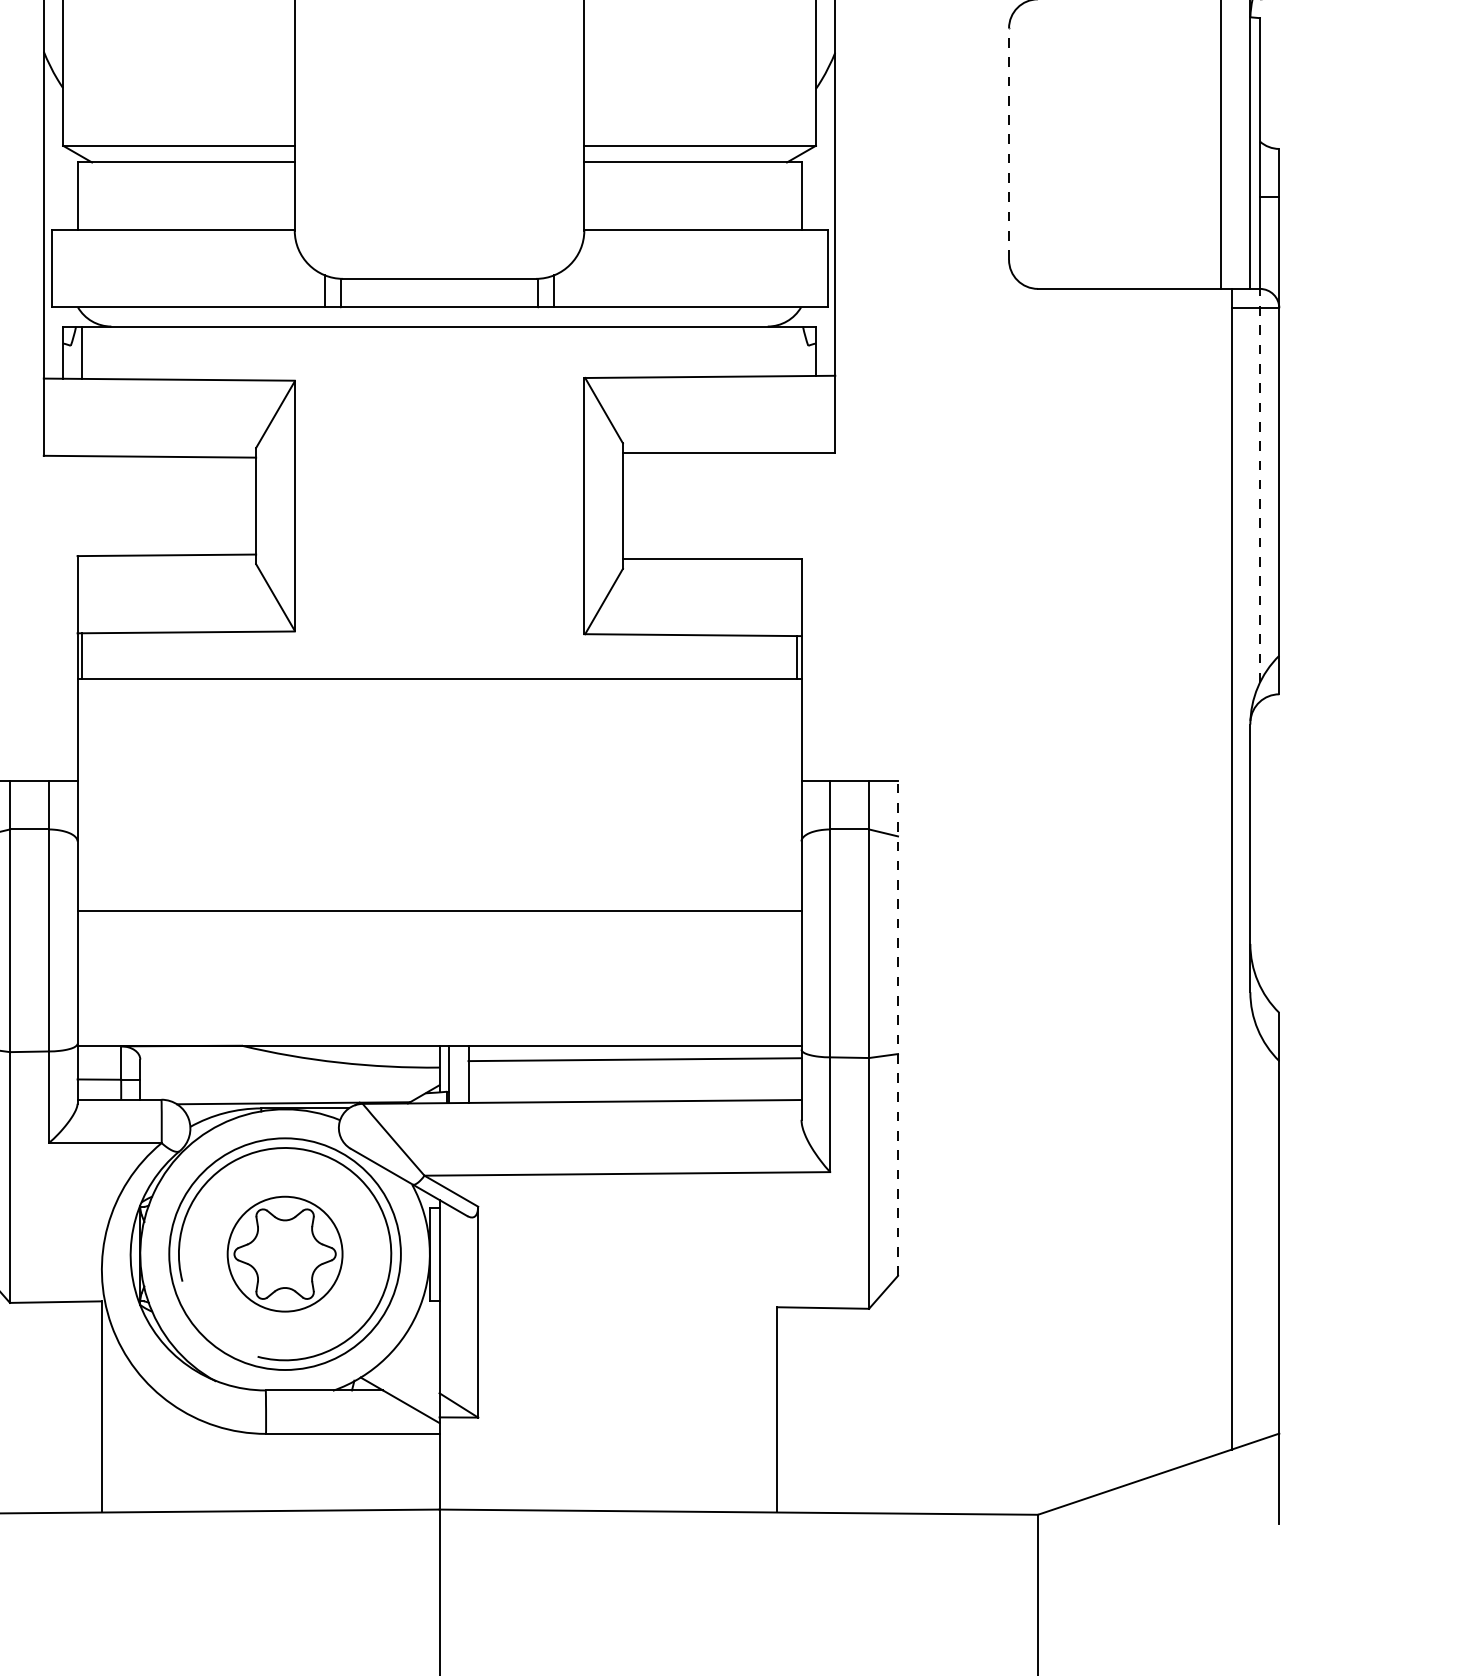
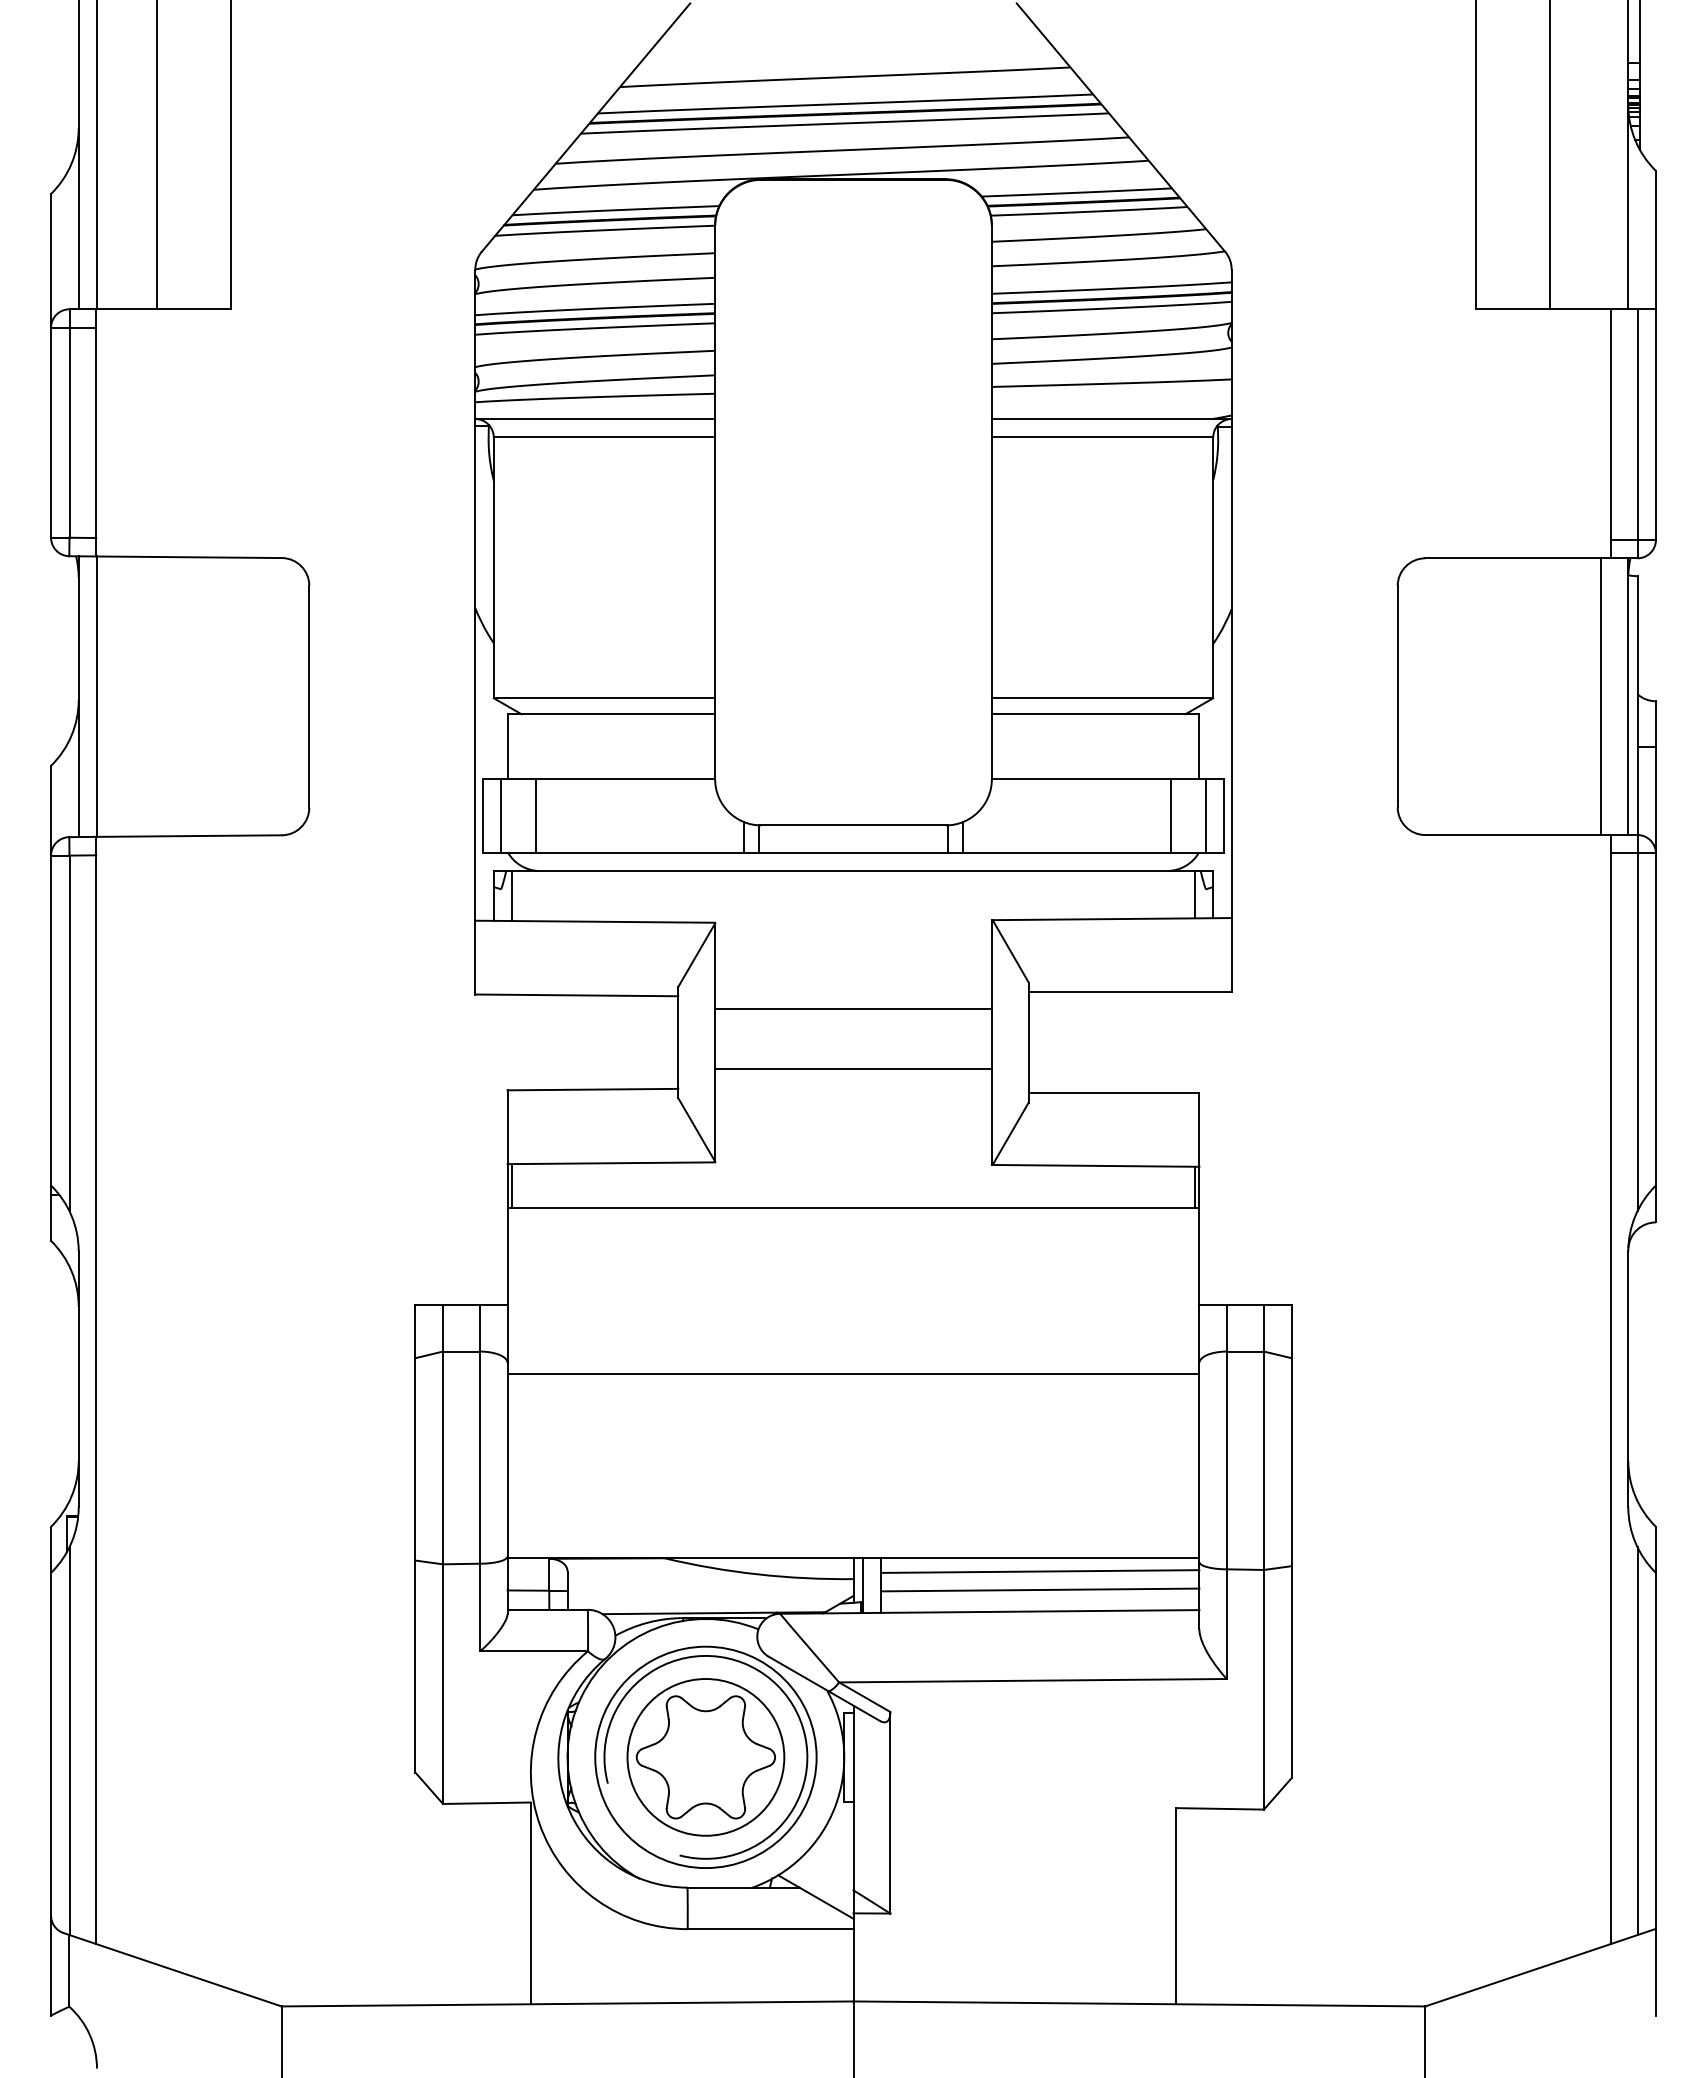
line: (1008, 143) -> (1397, 696), dashed -> solid
line: (71, 268) -> (501, 815), added
line: (106, 268) -> (535, 815), added
line: (772, 268) -> (1171, 815), added
line: (807, 268) -> (1205, 815), added
line: (796, 351) -> (1194, 894), added
line: (439, 471) -> (853, 1009), added
line: (1259, 485) -> (1637, 1022), dashed -> solid
line: (439, 534) -> (853, 1069), added
line: (439, 911) -> (853, 1373), moved
line: (897, 1028) -> (1291, 1541), dashed -> solid
line: (635, 1078) -> (1040, 1589), added
line: (1259, 1237) -> (1637, 1741), added
part: (284, 1254) -> (705, 1757), size x1.43

